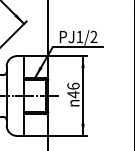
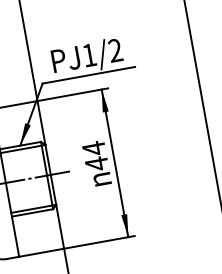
text: (73, 86) -> (94, 148), 46 -> 44

